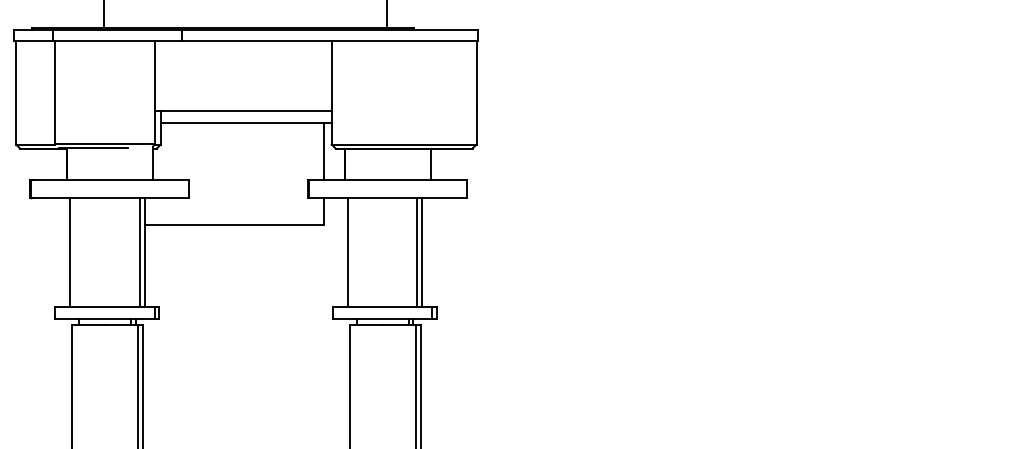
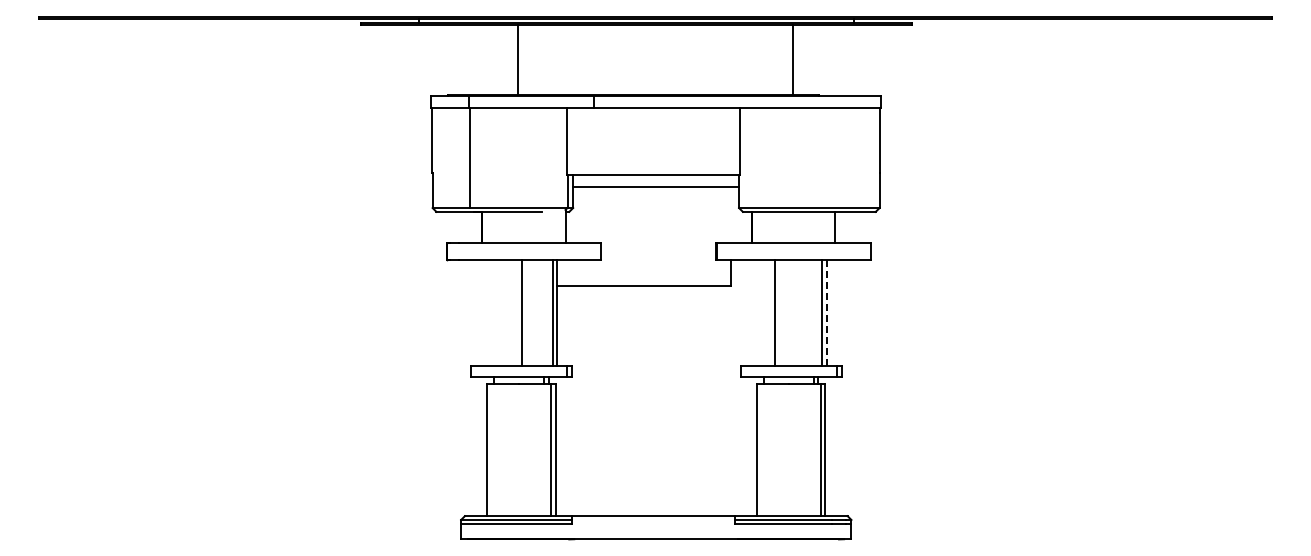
line: (323, 151) -> (731, 214), removed
line: (70, 252) -> (522, 312), moved
line: (347, 252) -> (774, 312), moved
line: (422, 252) -> (827, 312), solid -> dashed

